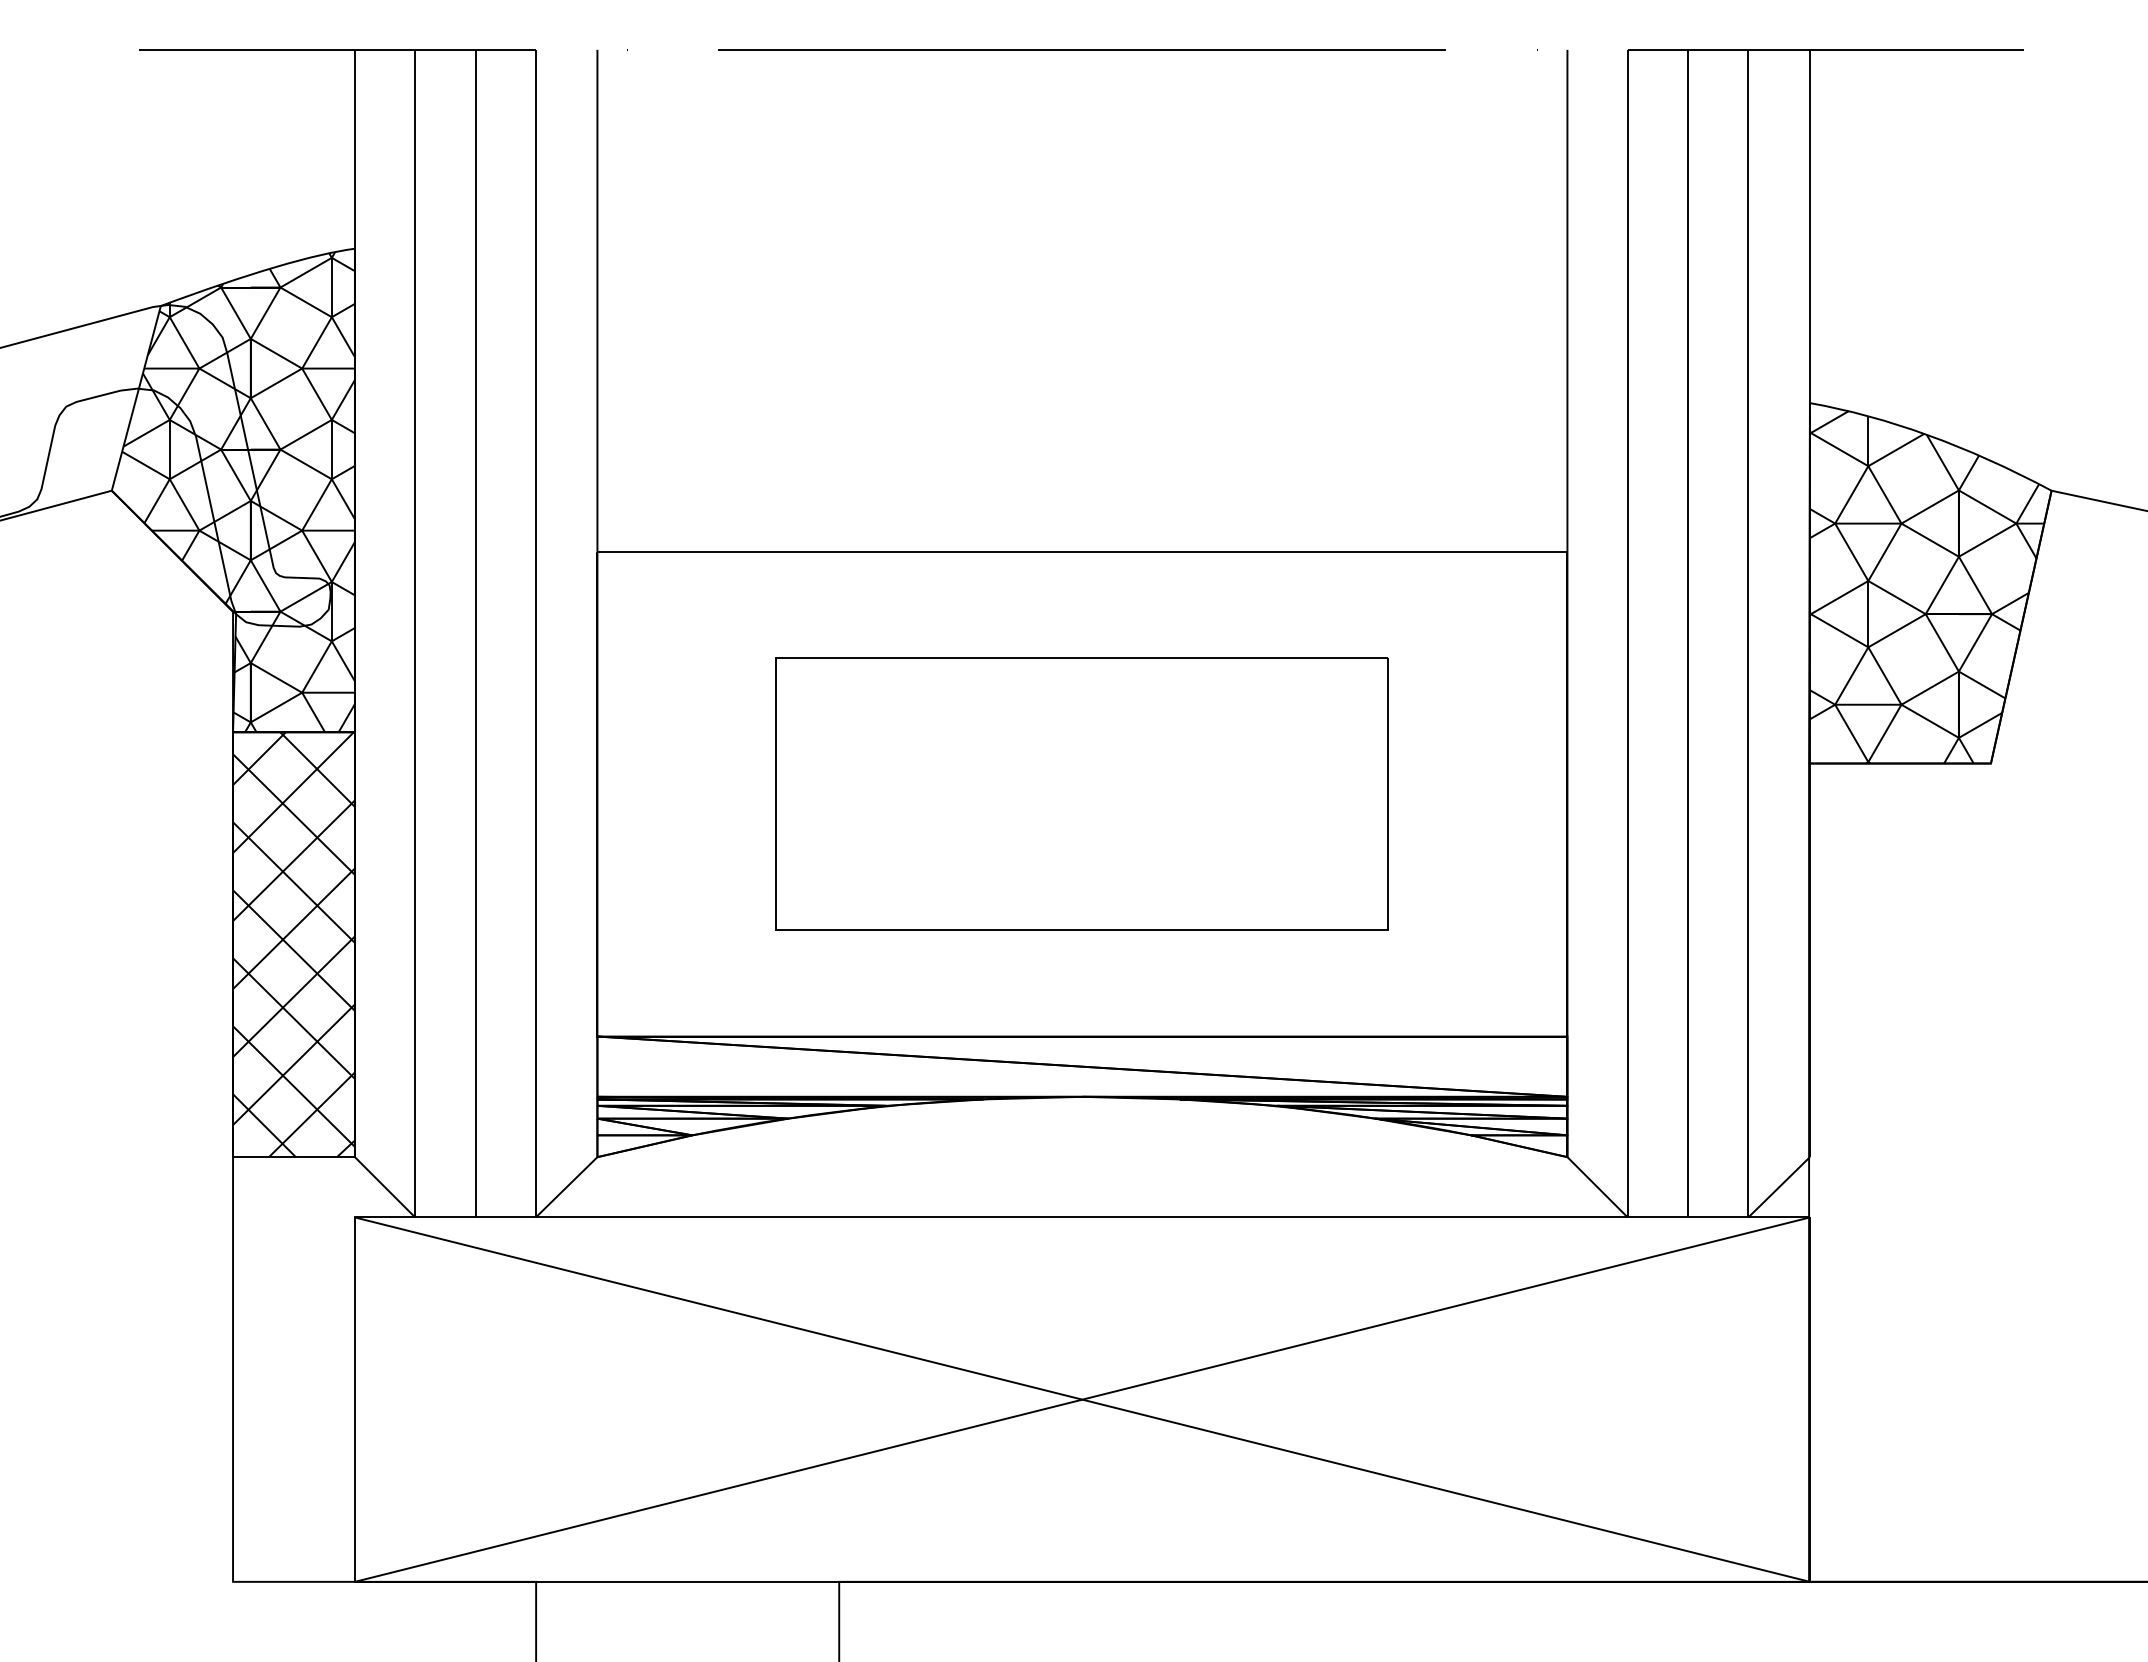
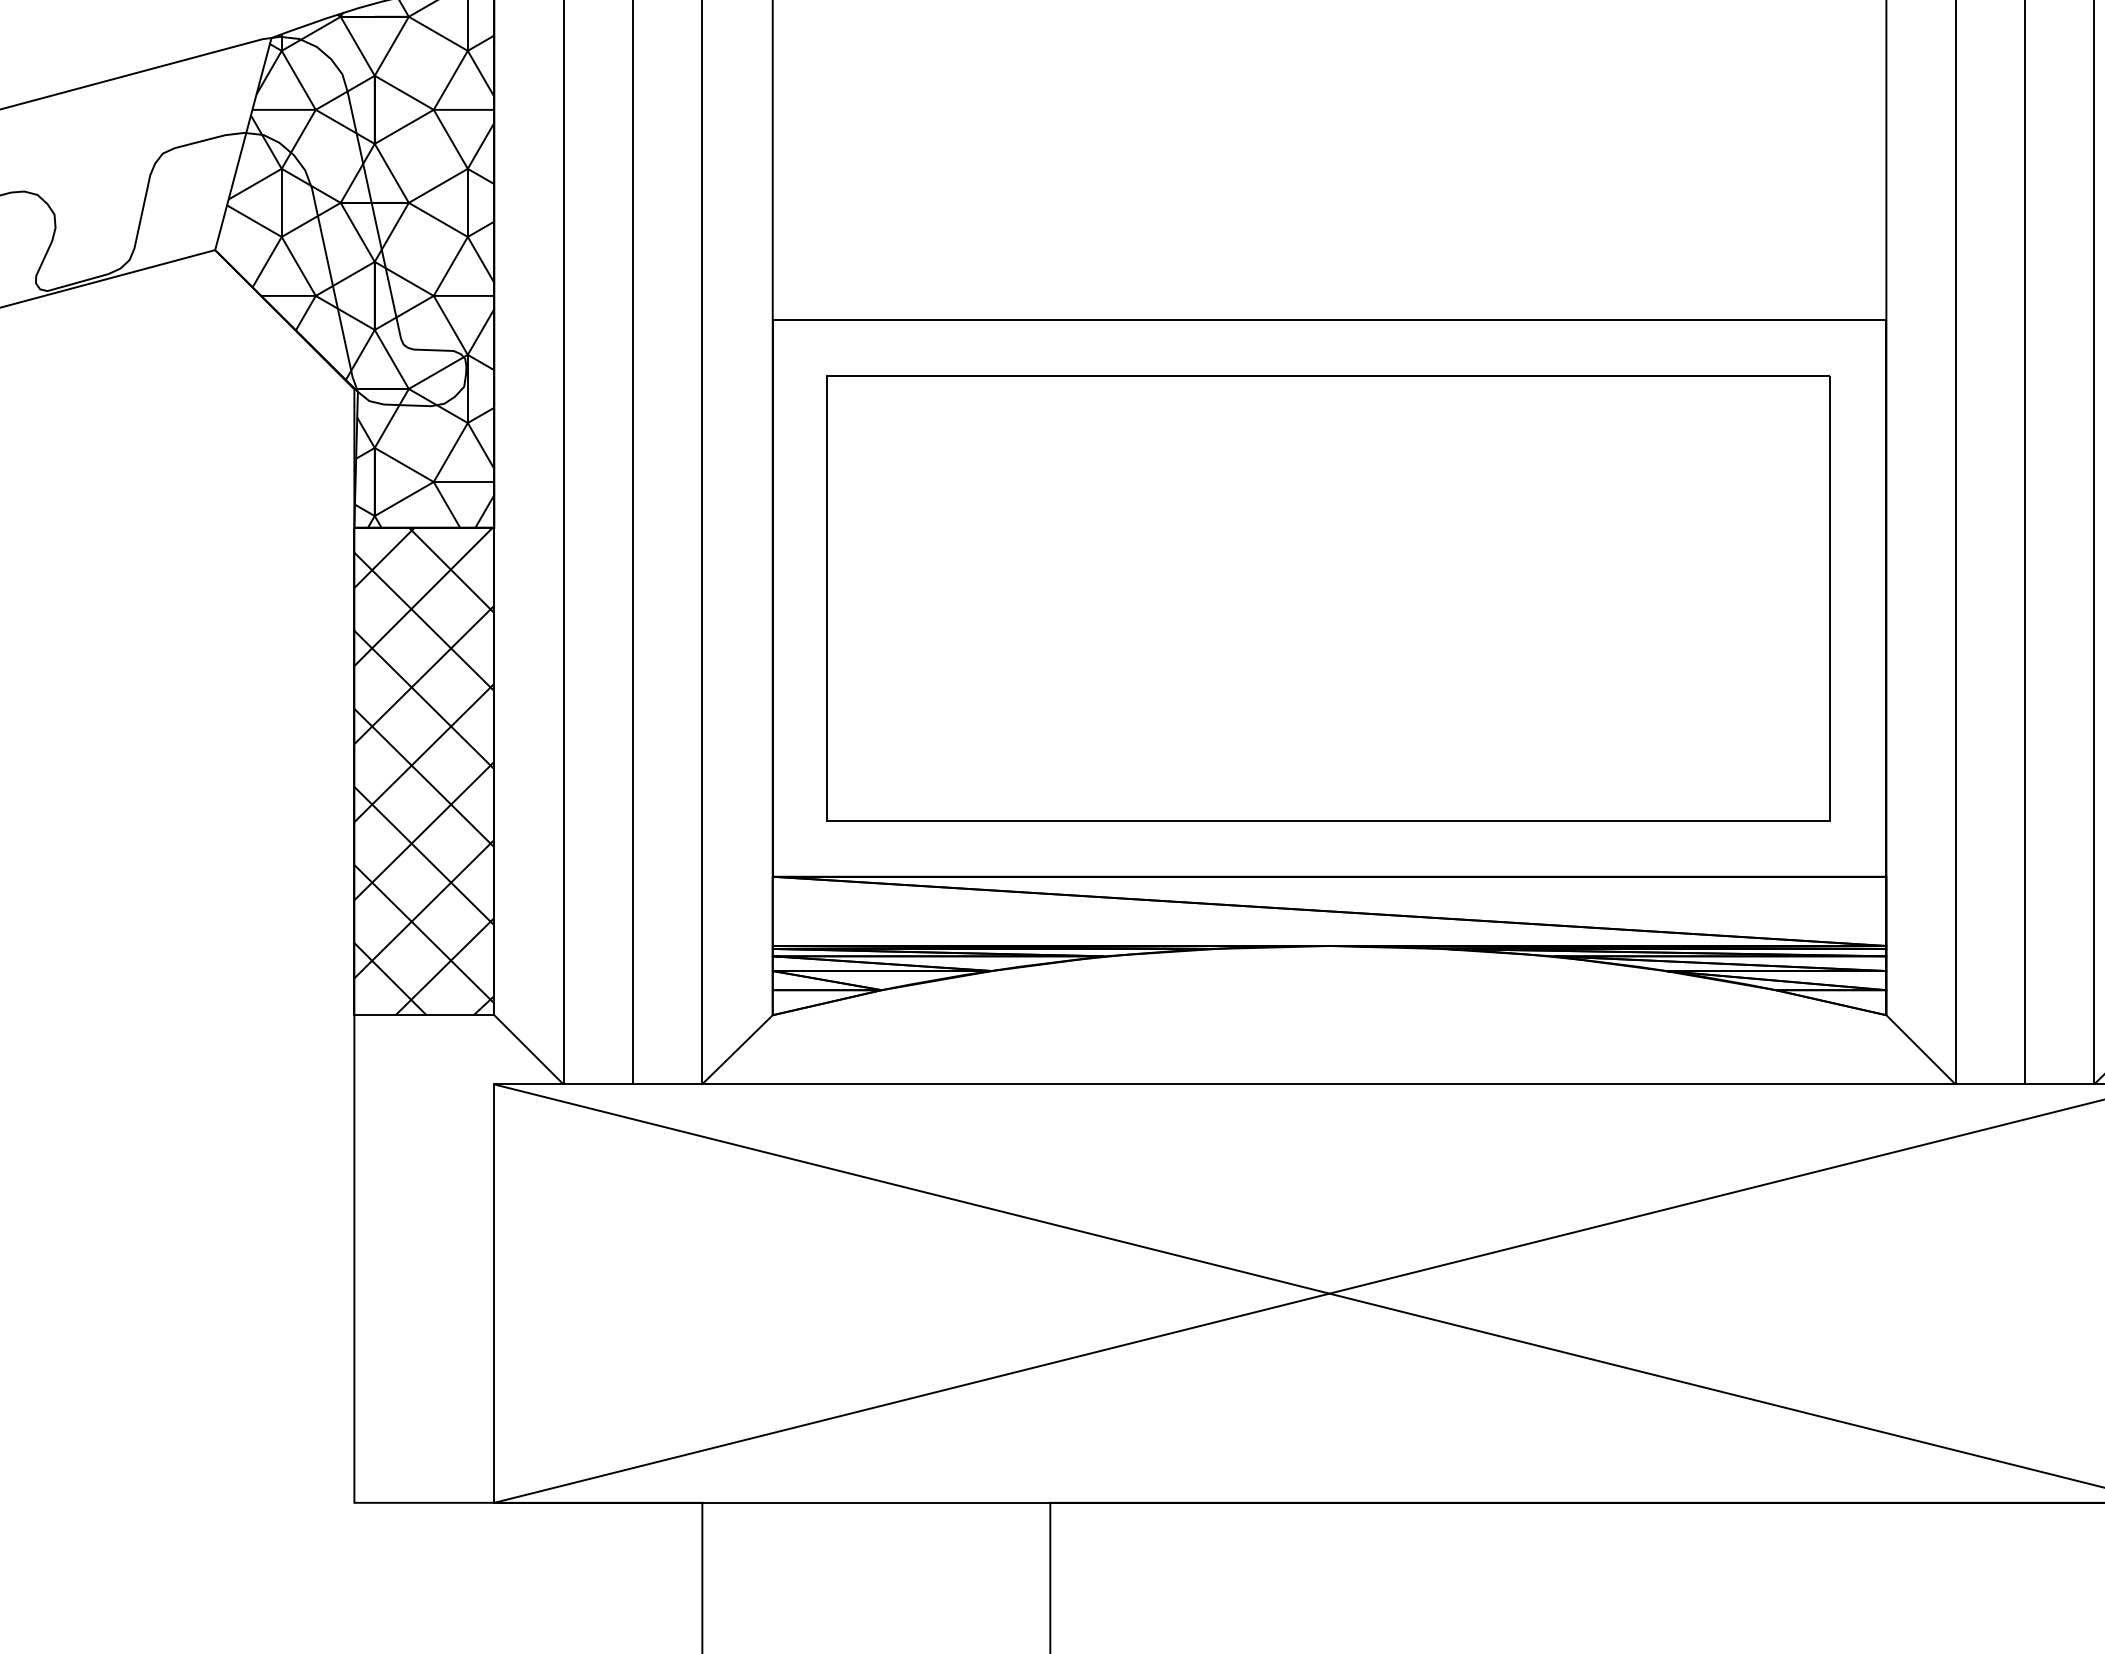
part: (1081, 793) -> (1328, 597), size x1.43

